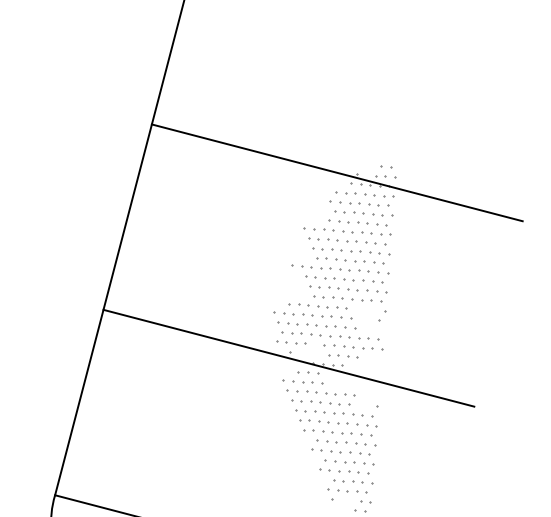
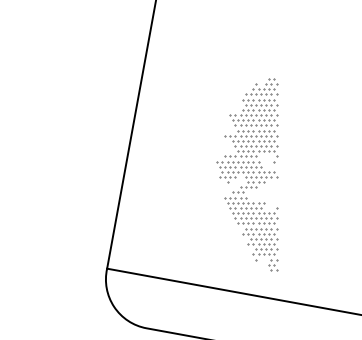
line: (337, 171) -> (245, 83), removed
line: (287, 357) -> (226, 185), removed

